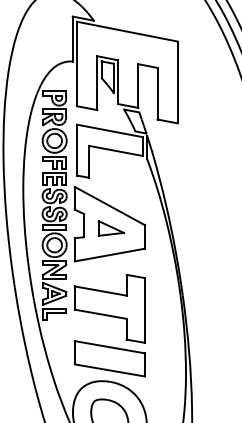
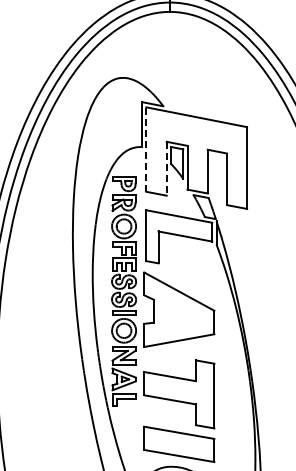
line: (77, 63) -> (146, 149), solid -> dashed
line: (97, 82) -> (166, 168), solid -> dashed
part: (111, 227) -> (180, 313), removed

